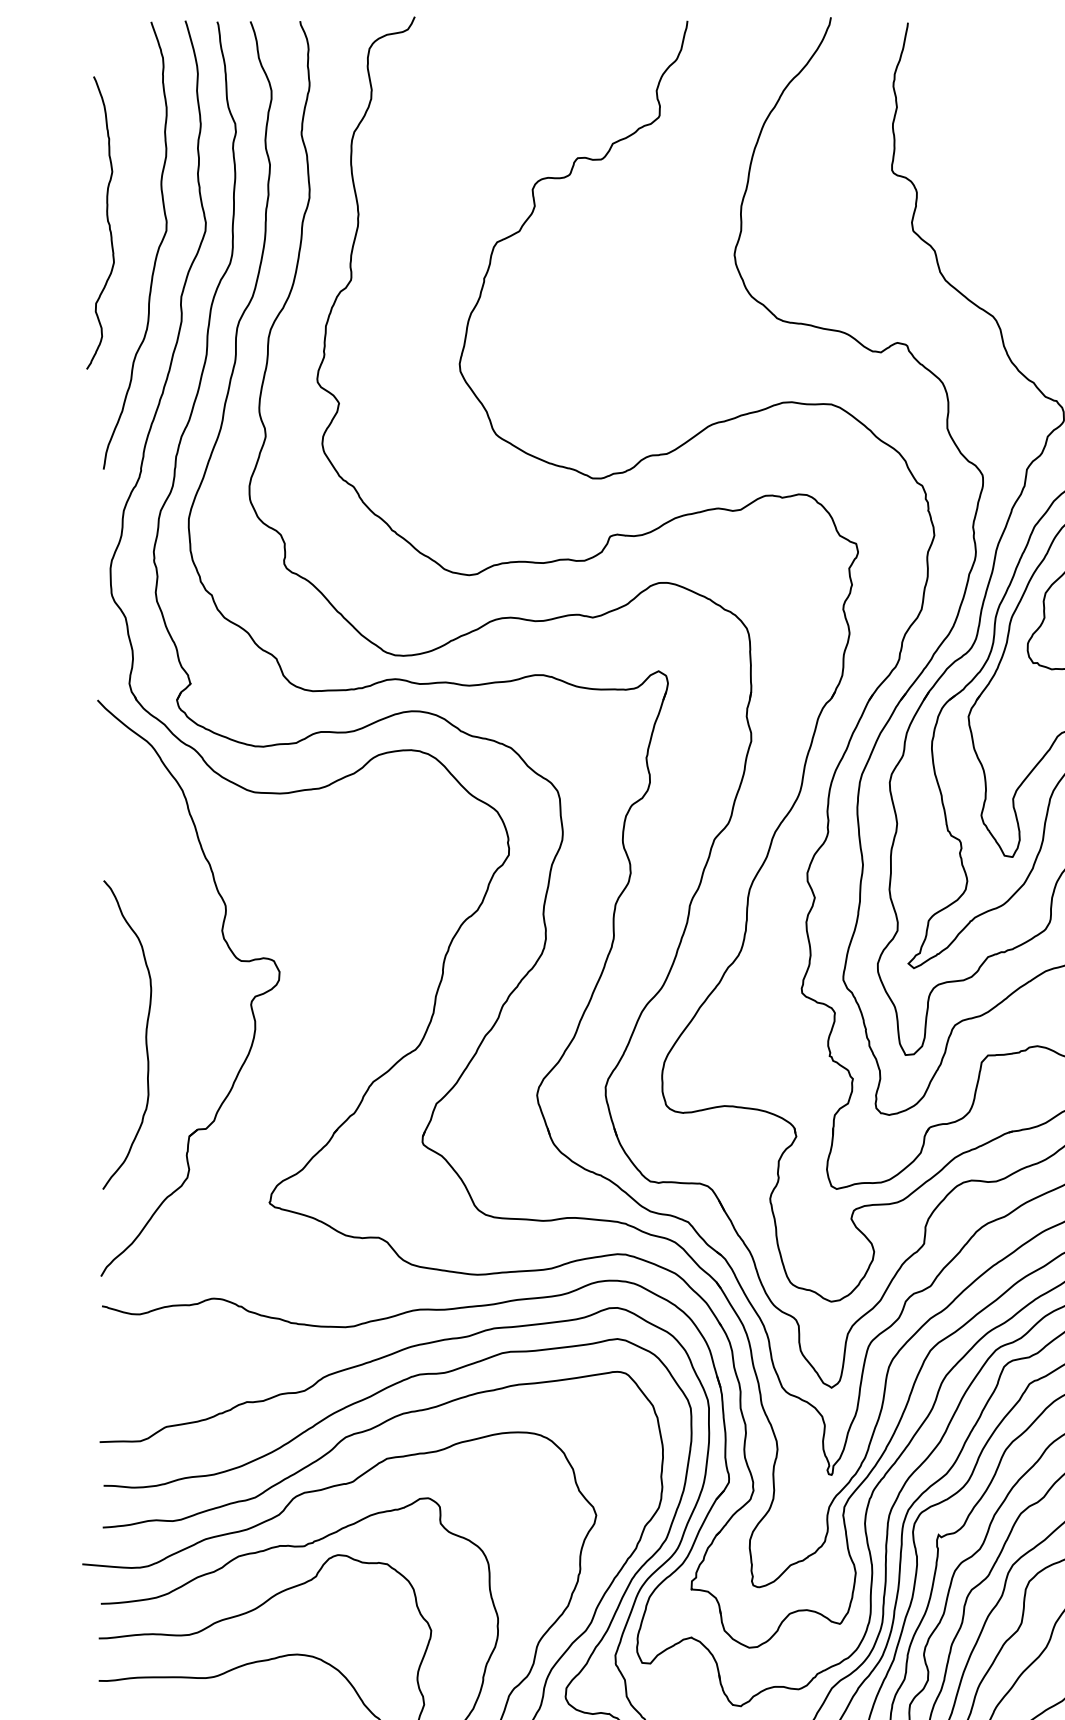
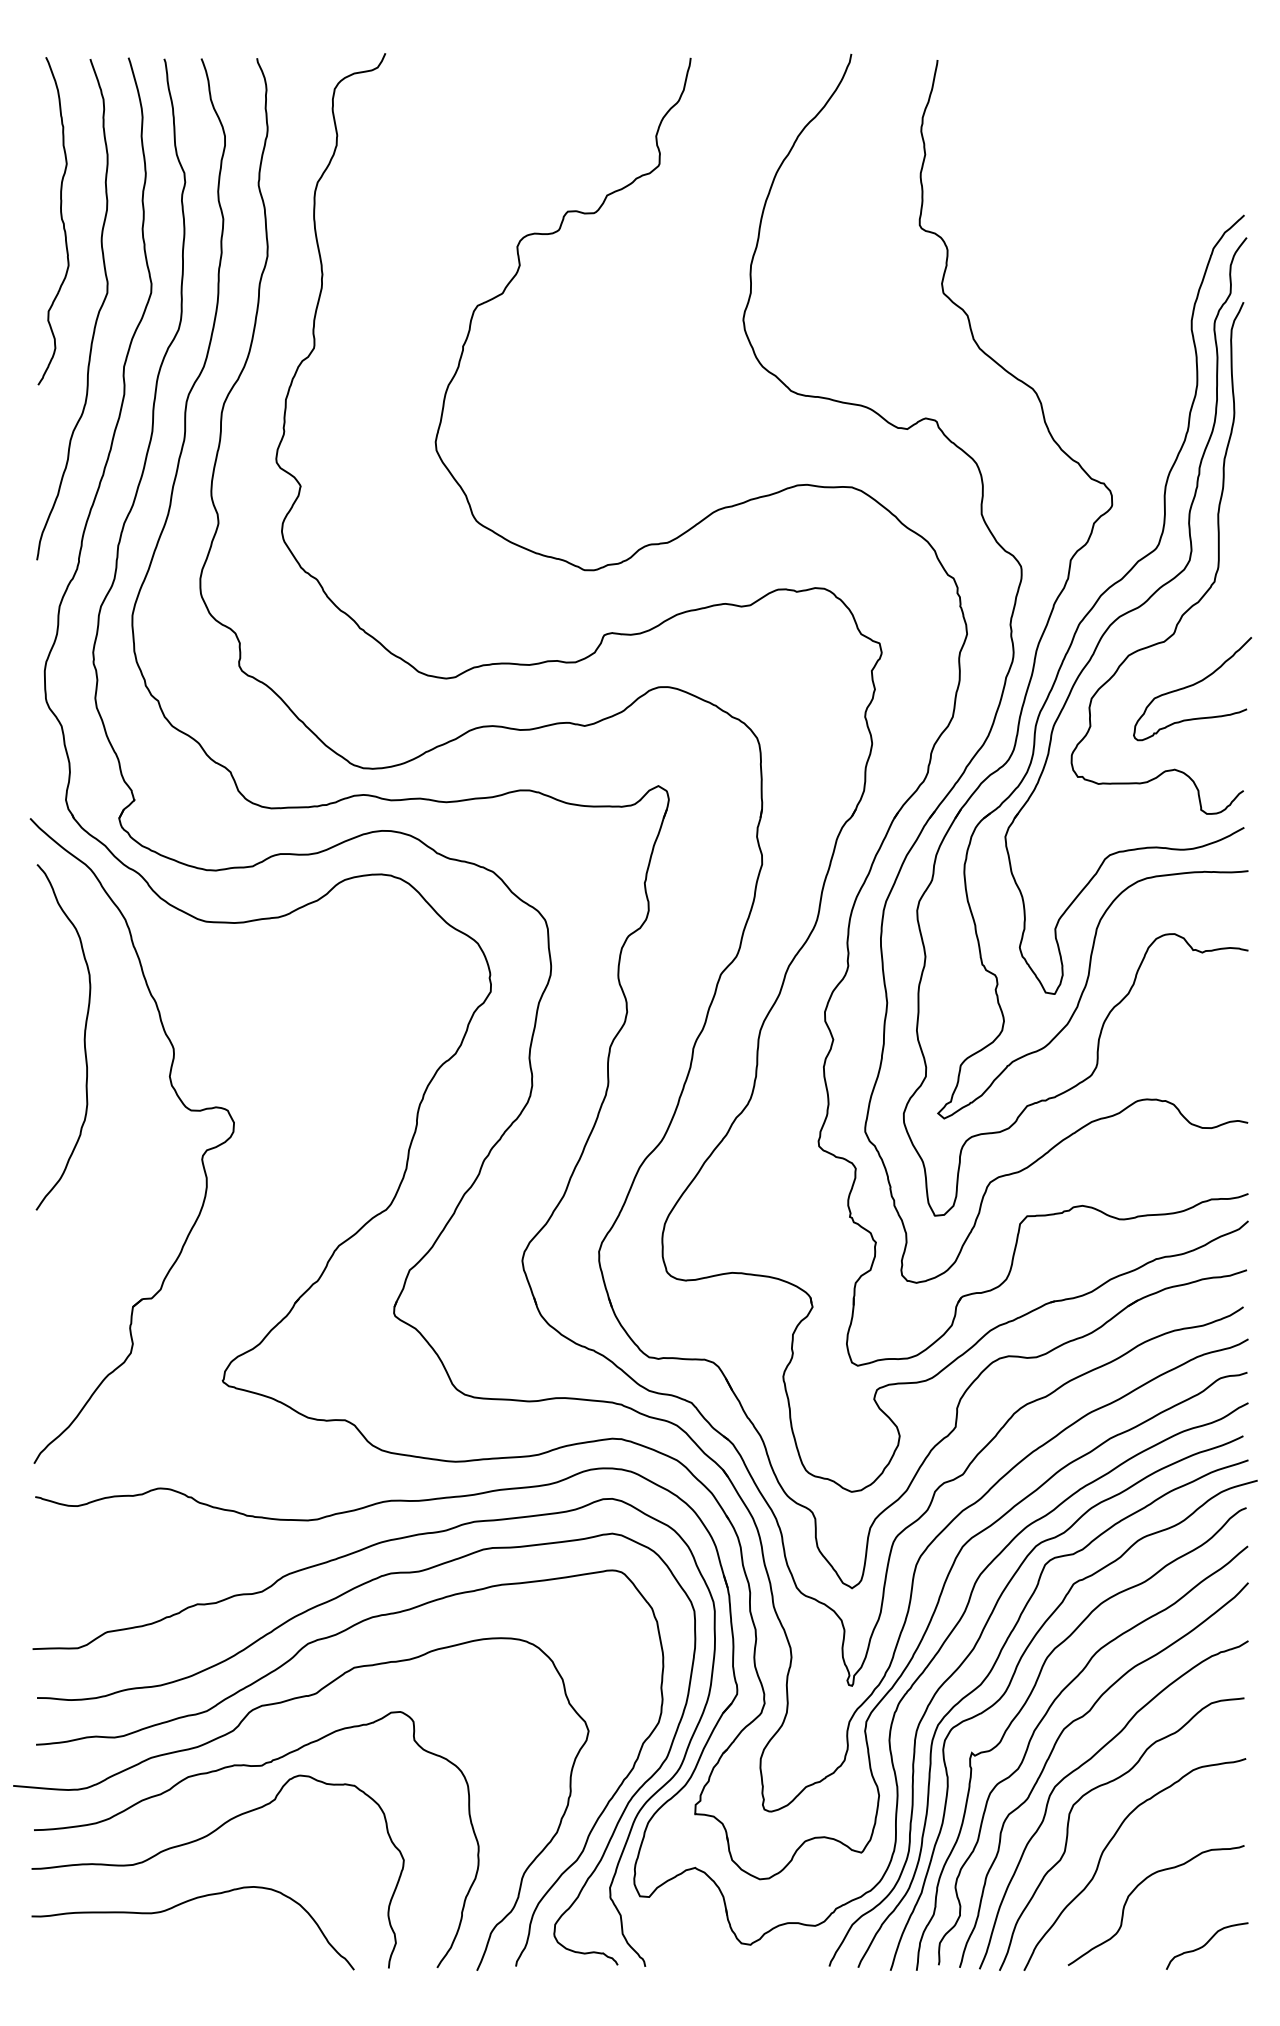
curve: (107, 223) -> (61, 221), moved
curve: (145, 1036) -> (83, 1038), moved

